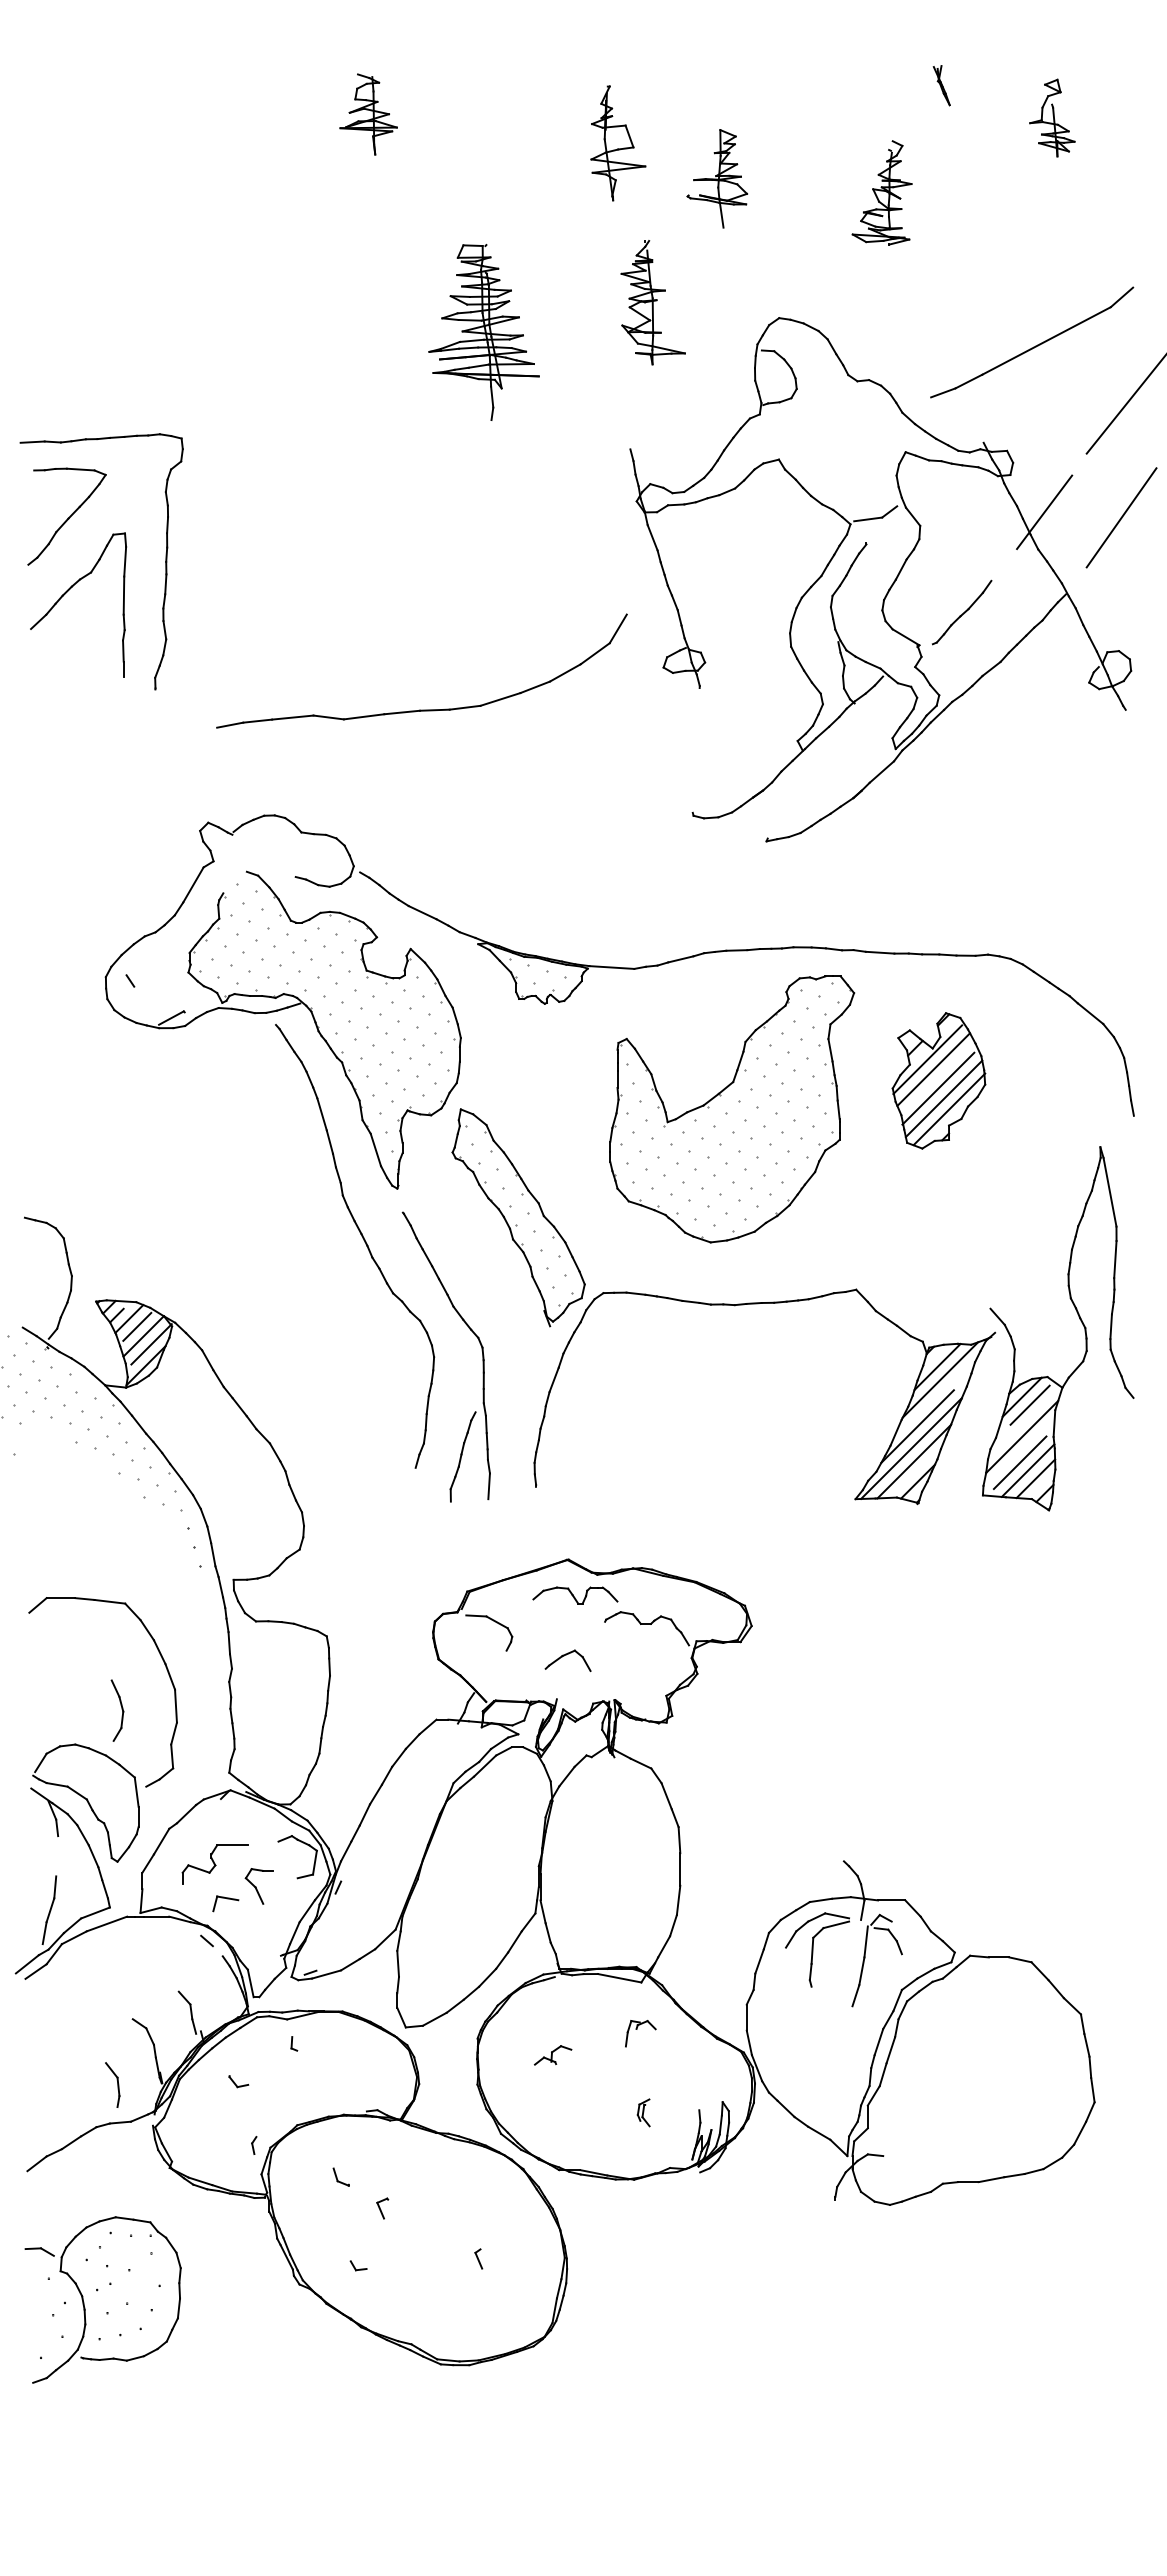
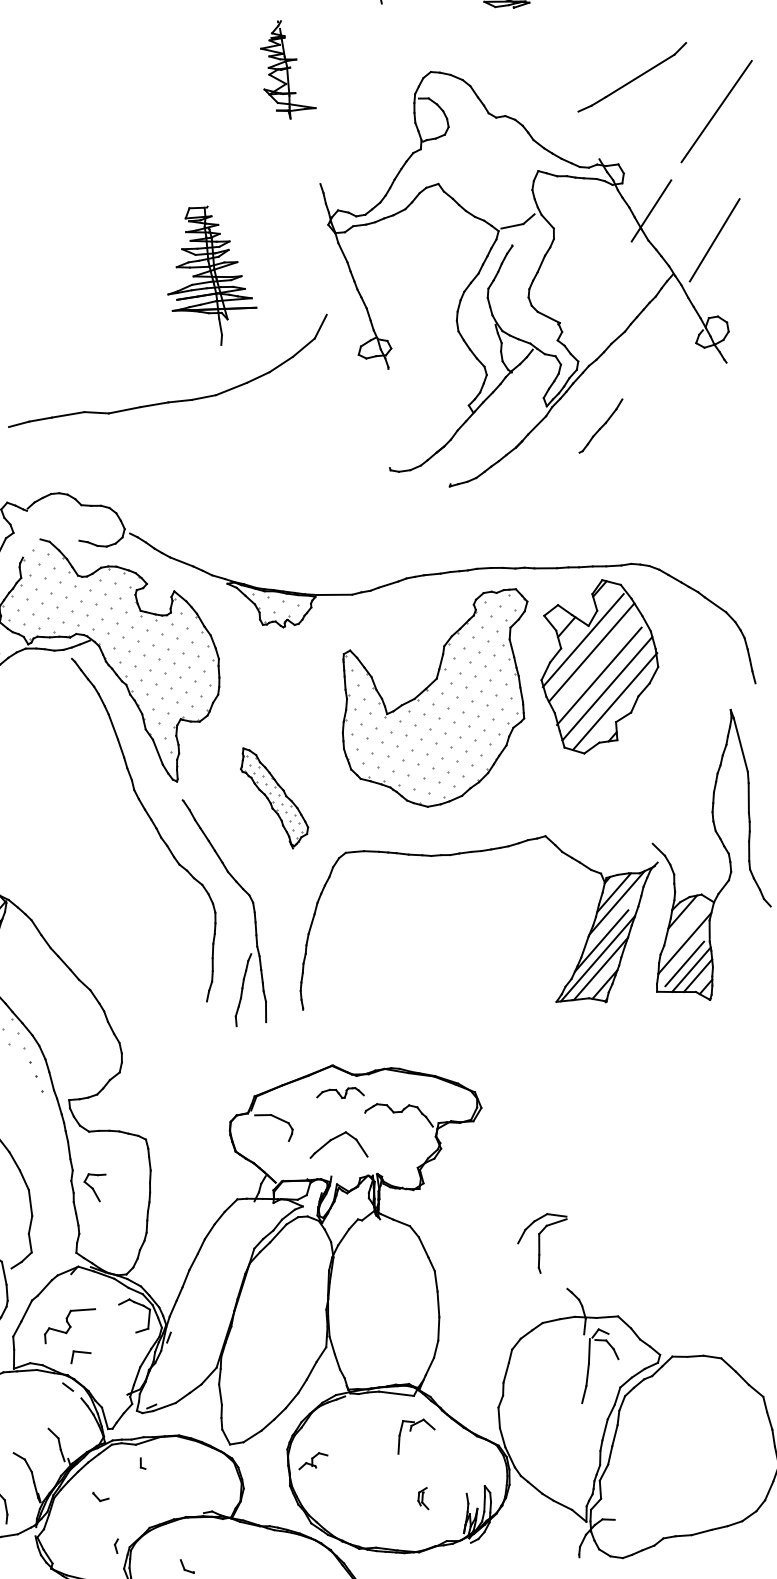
part: (652, 302) -> (287, 69), moved
part: (483, 332) -> (210, 276), moved
part: (1032, 342) -> (632, 77), size x0.7
line: (1121, 517) -> (714, 240), moved
part: (962, 612) -> (601, 425), moved
part: (938, 1080) -> (599, 666), size x1.6
part: (518, 1217) -> (274, 797), size x0.6
line: (1029, 1404) -> (688, 917), removed
part: (575, 1595) -> (340, 1093), size x0.7
part: (567, 1660) -> (337, 1145), size x1.6
part: (258, 1886) -> (95, 1187), moved
part: (817, 1949) -> (543, 1243), moved
part: (640, 2033) -> (416, 1436), size x1.6
part: (553, 2055) -> (313, 1460), moved

